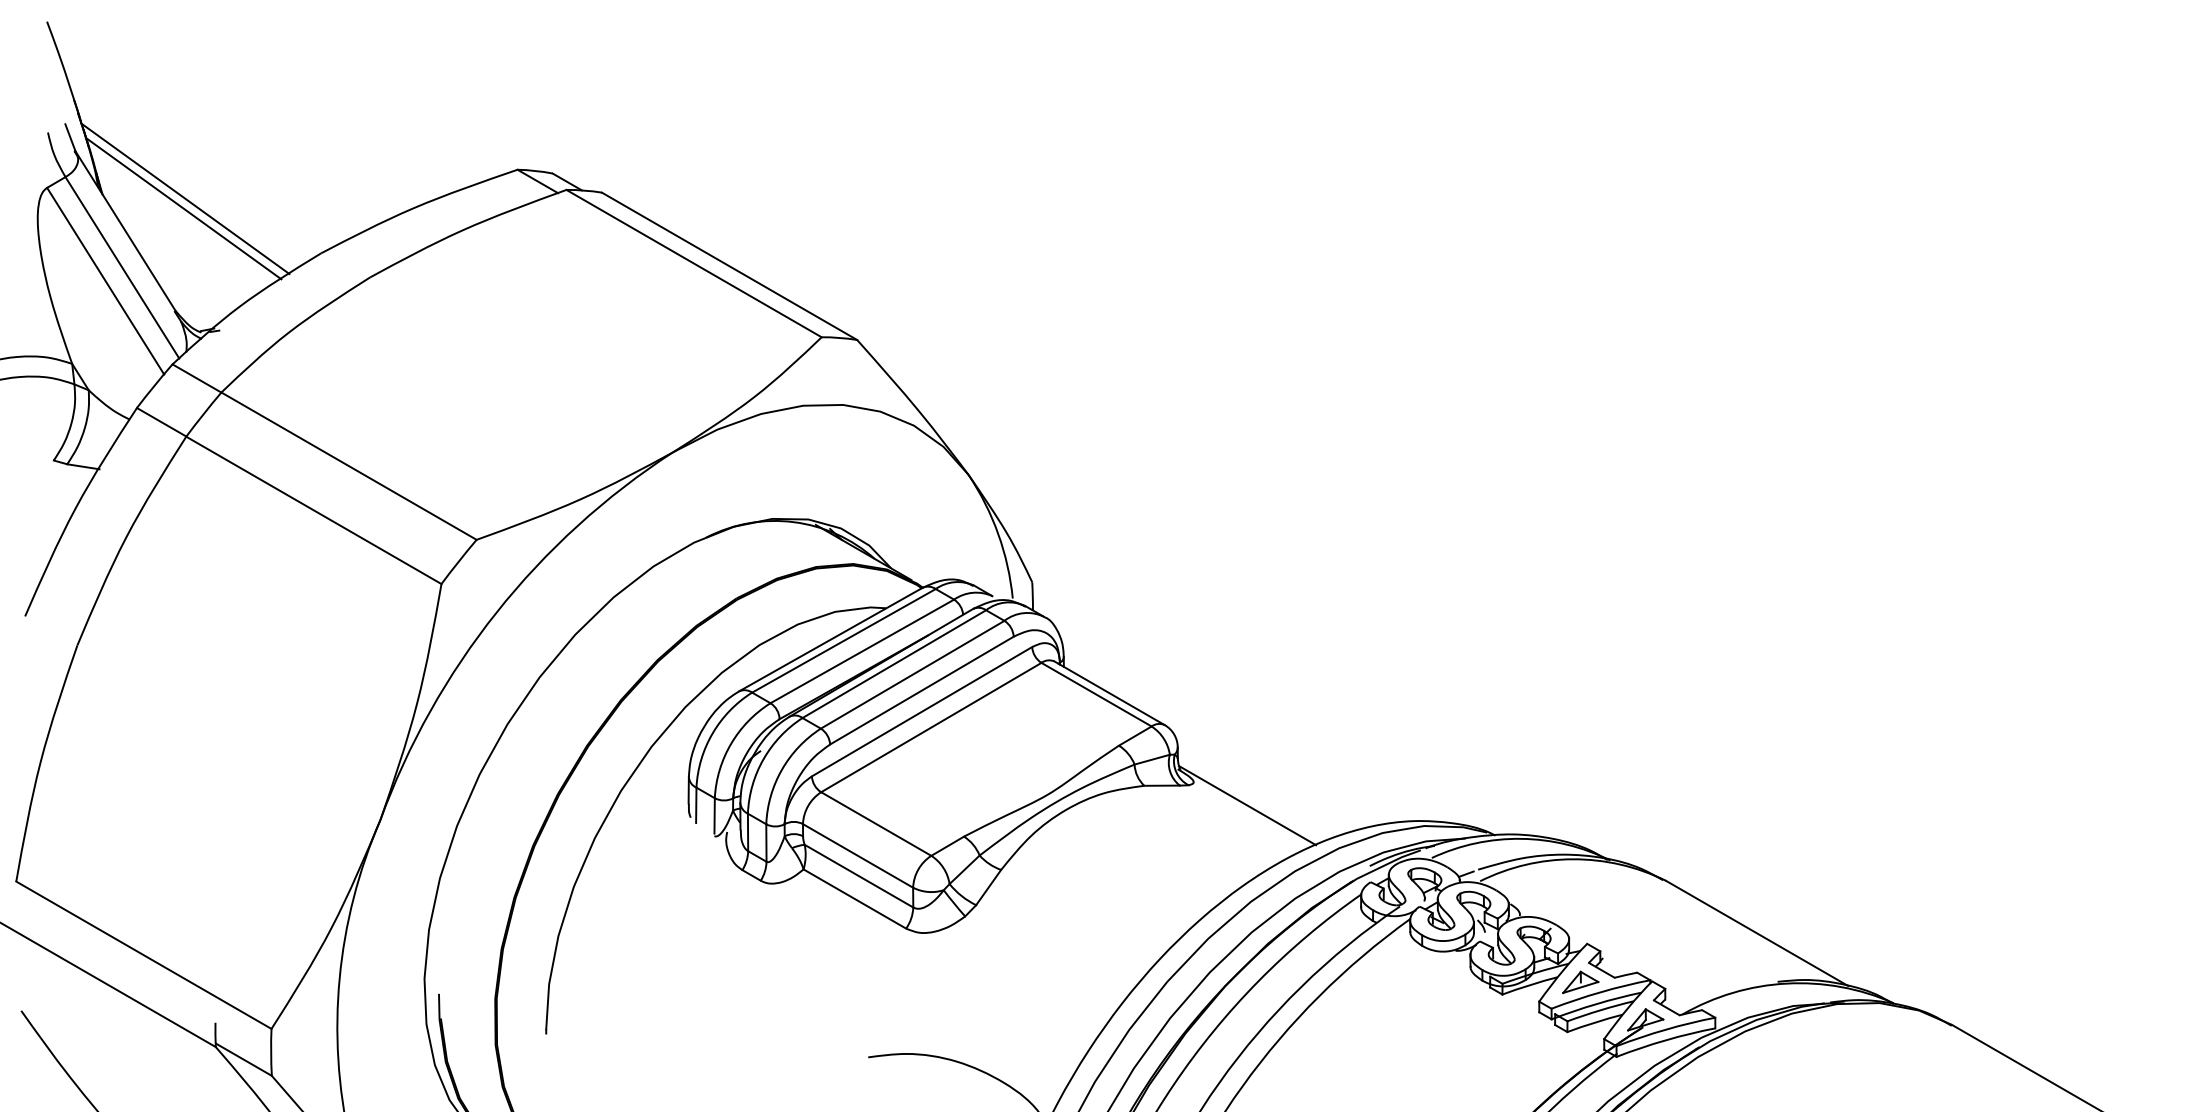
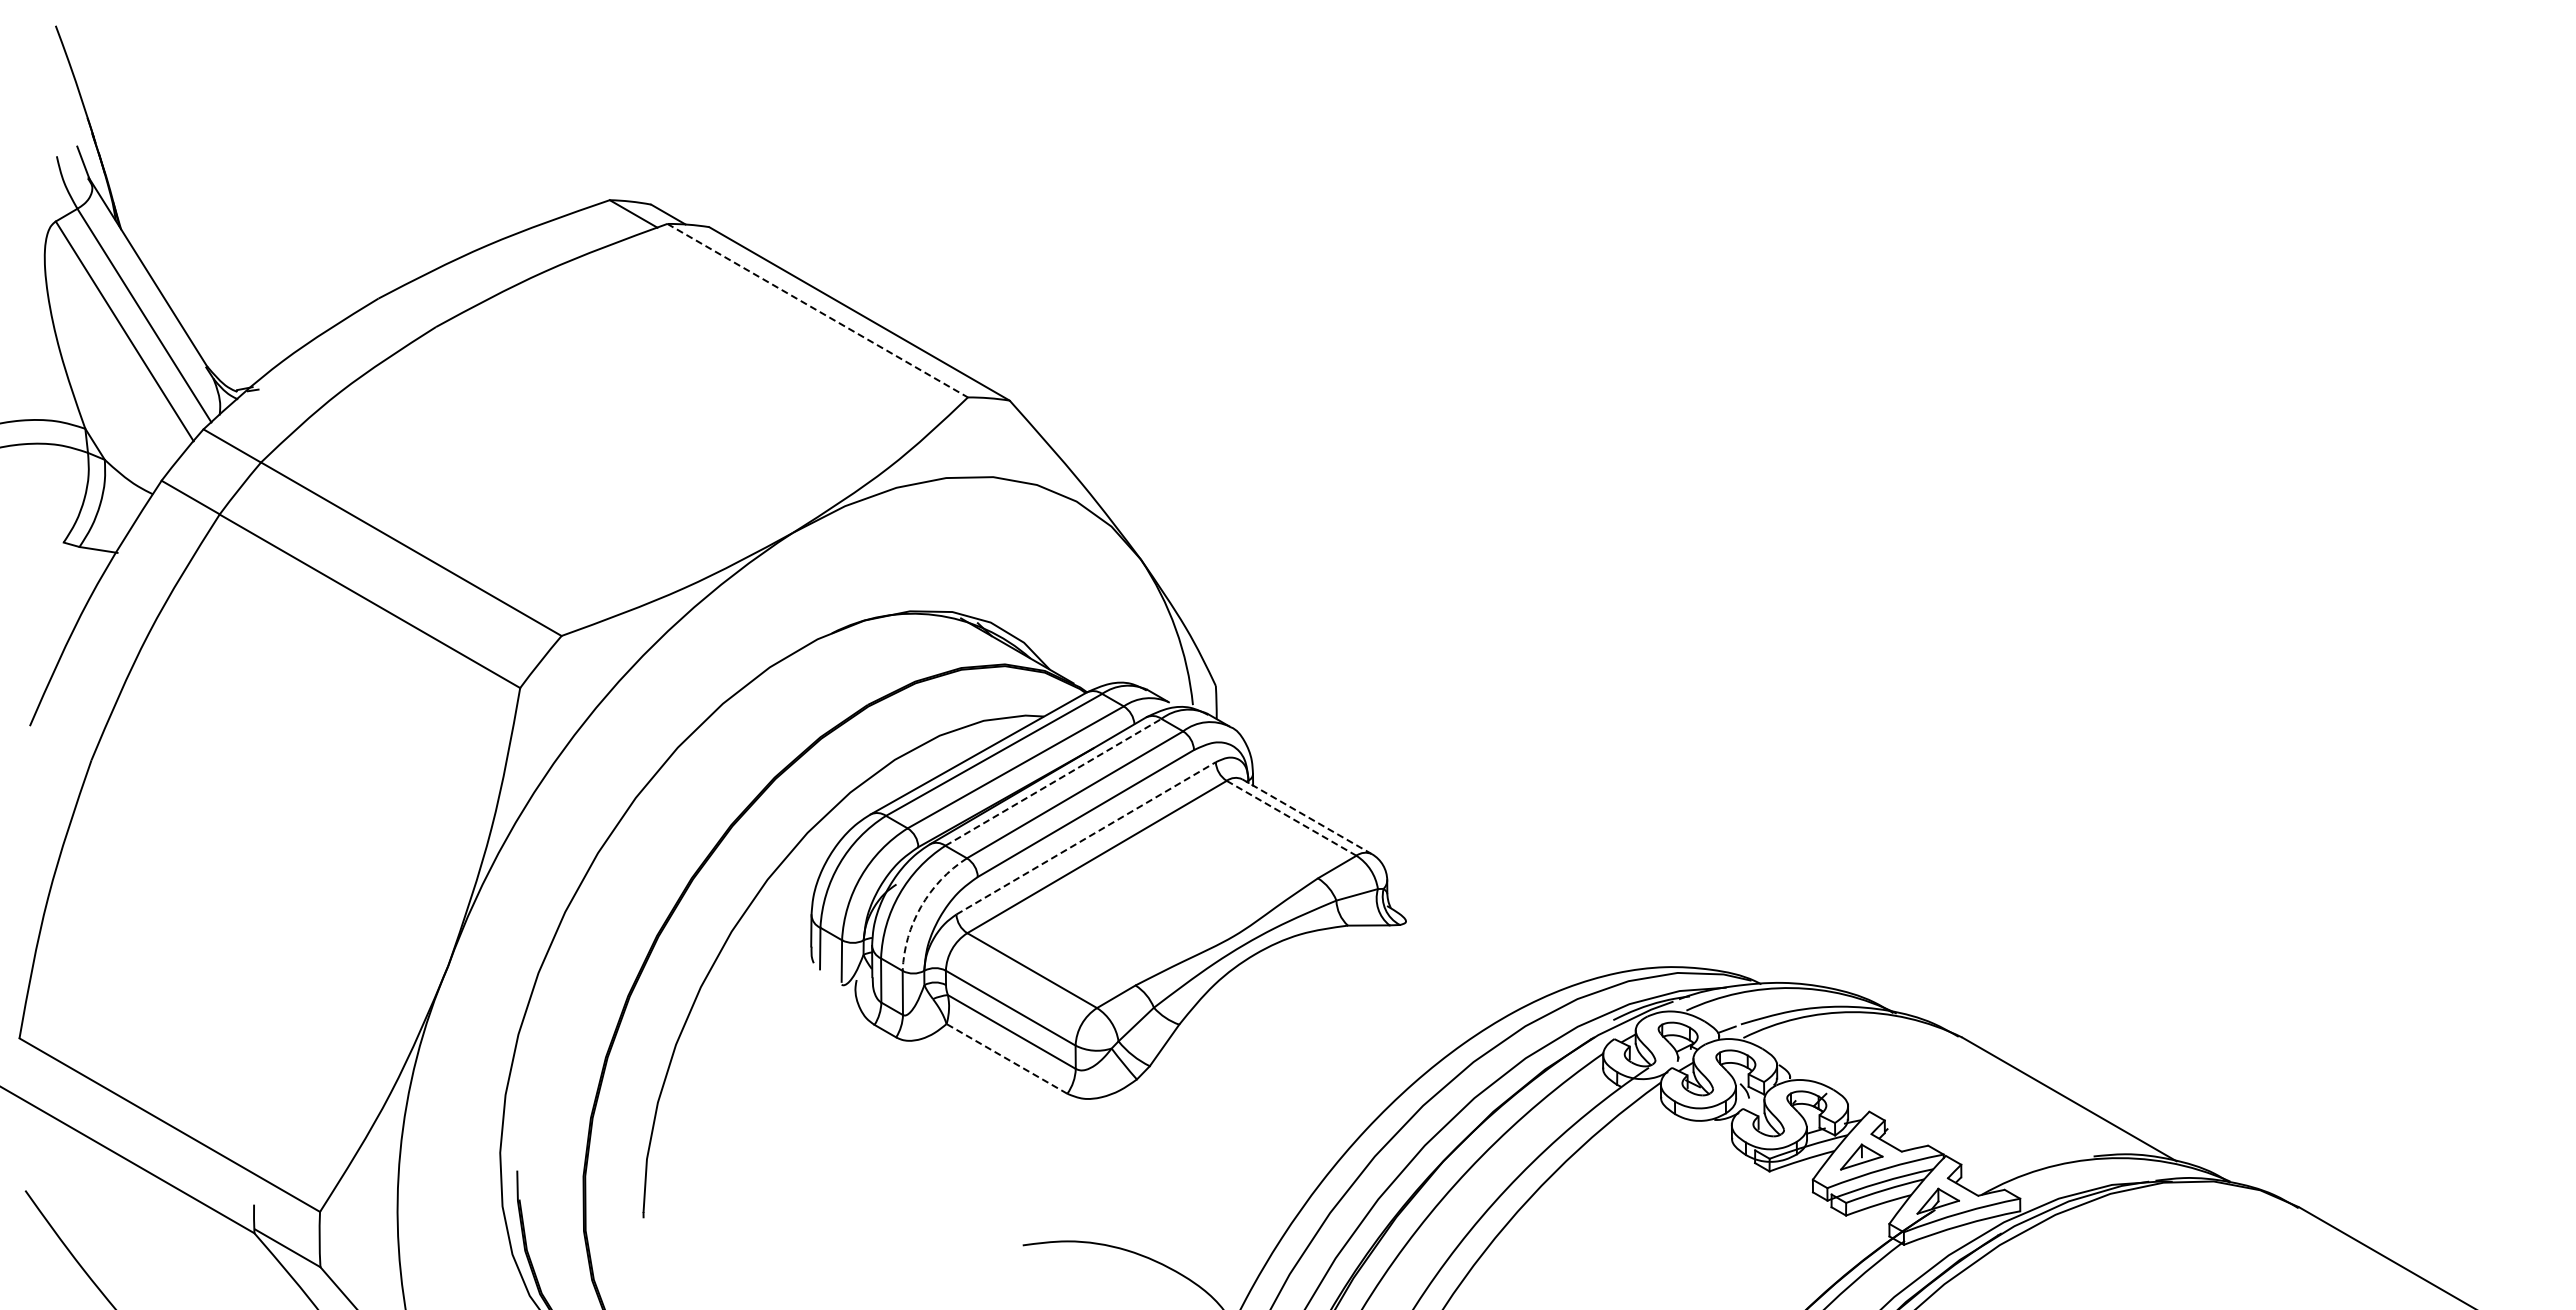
line: (185, 198) -> (218, 233), removed
line: (183, 208) -> (216, 245), removed
line: (693, 263) -> (817, 310), solid -> dashed
line: (894, 664) -> (1053, 782), solid -> dashed
line: (1110, 693) -> (1307, 816), solid -> dashed
line: (1096, 694) -> (1291, 818), solid -> dashed
line: (922, 711) -> (1086, 838), solid -> dashed
arc: (782, 769) -> (921, 906), solid -> dashed
line: (1247, 805) -> (1469, 948), removed
line: (855, 898) -> (1007, 1058), solid -> dashed

